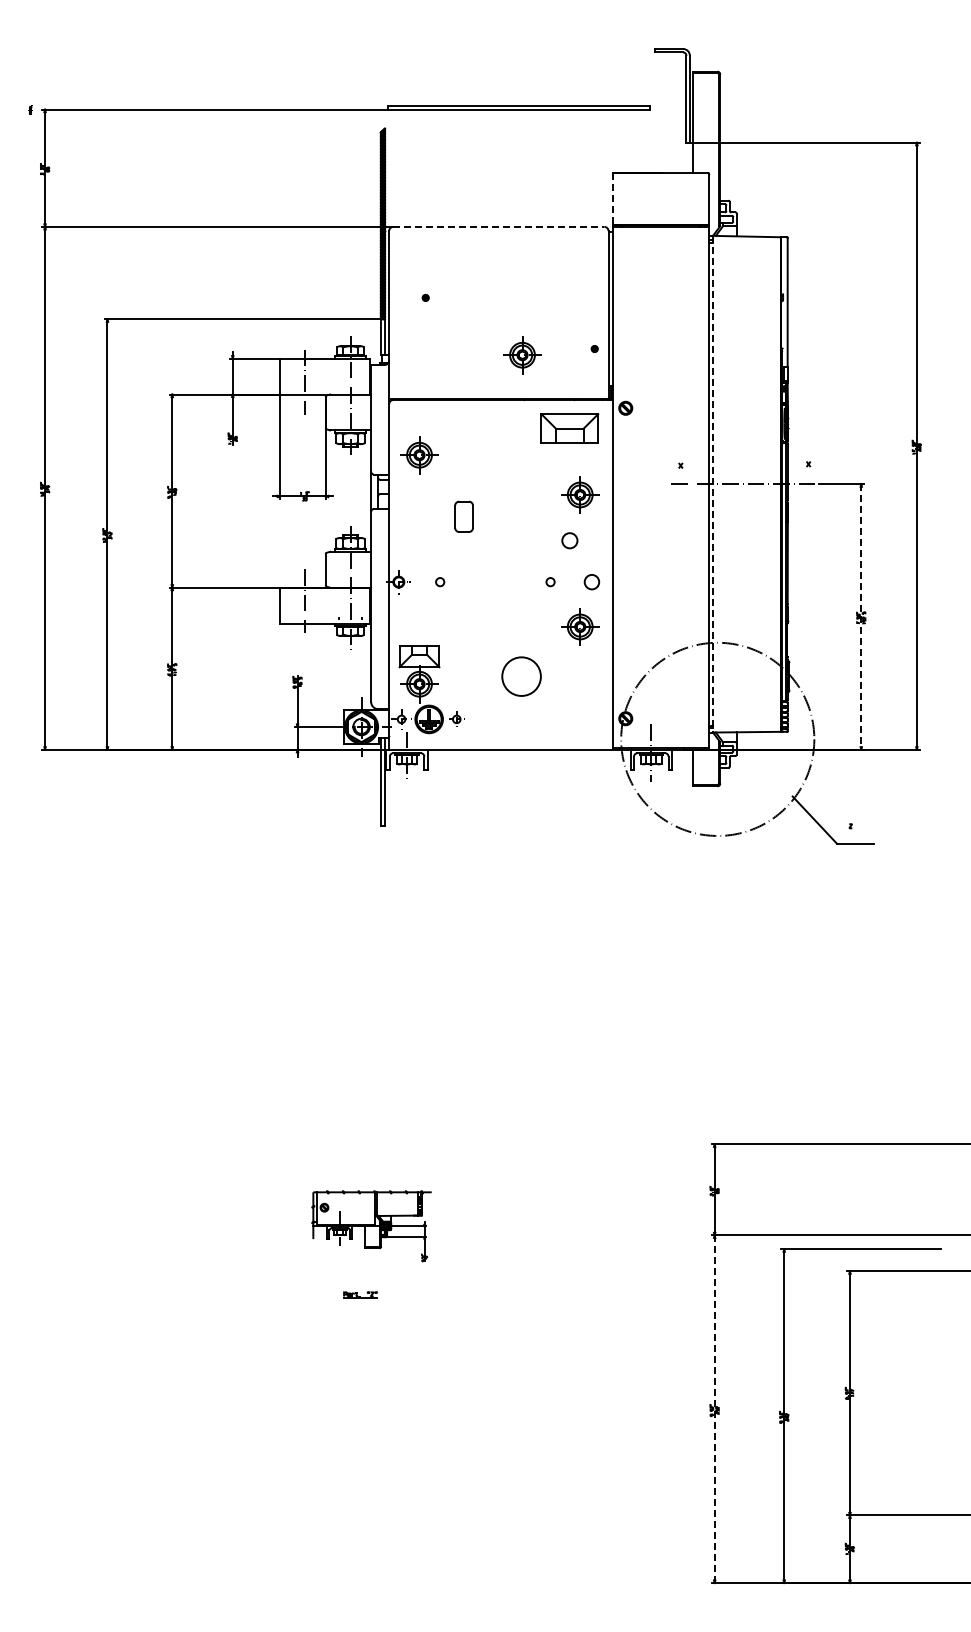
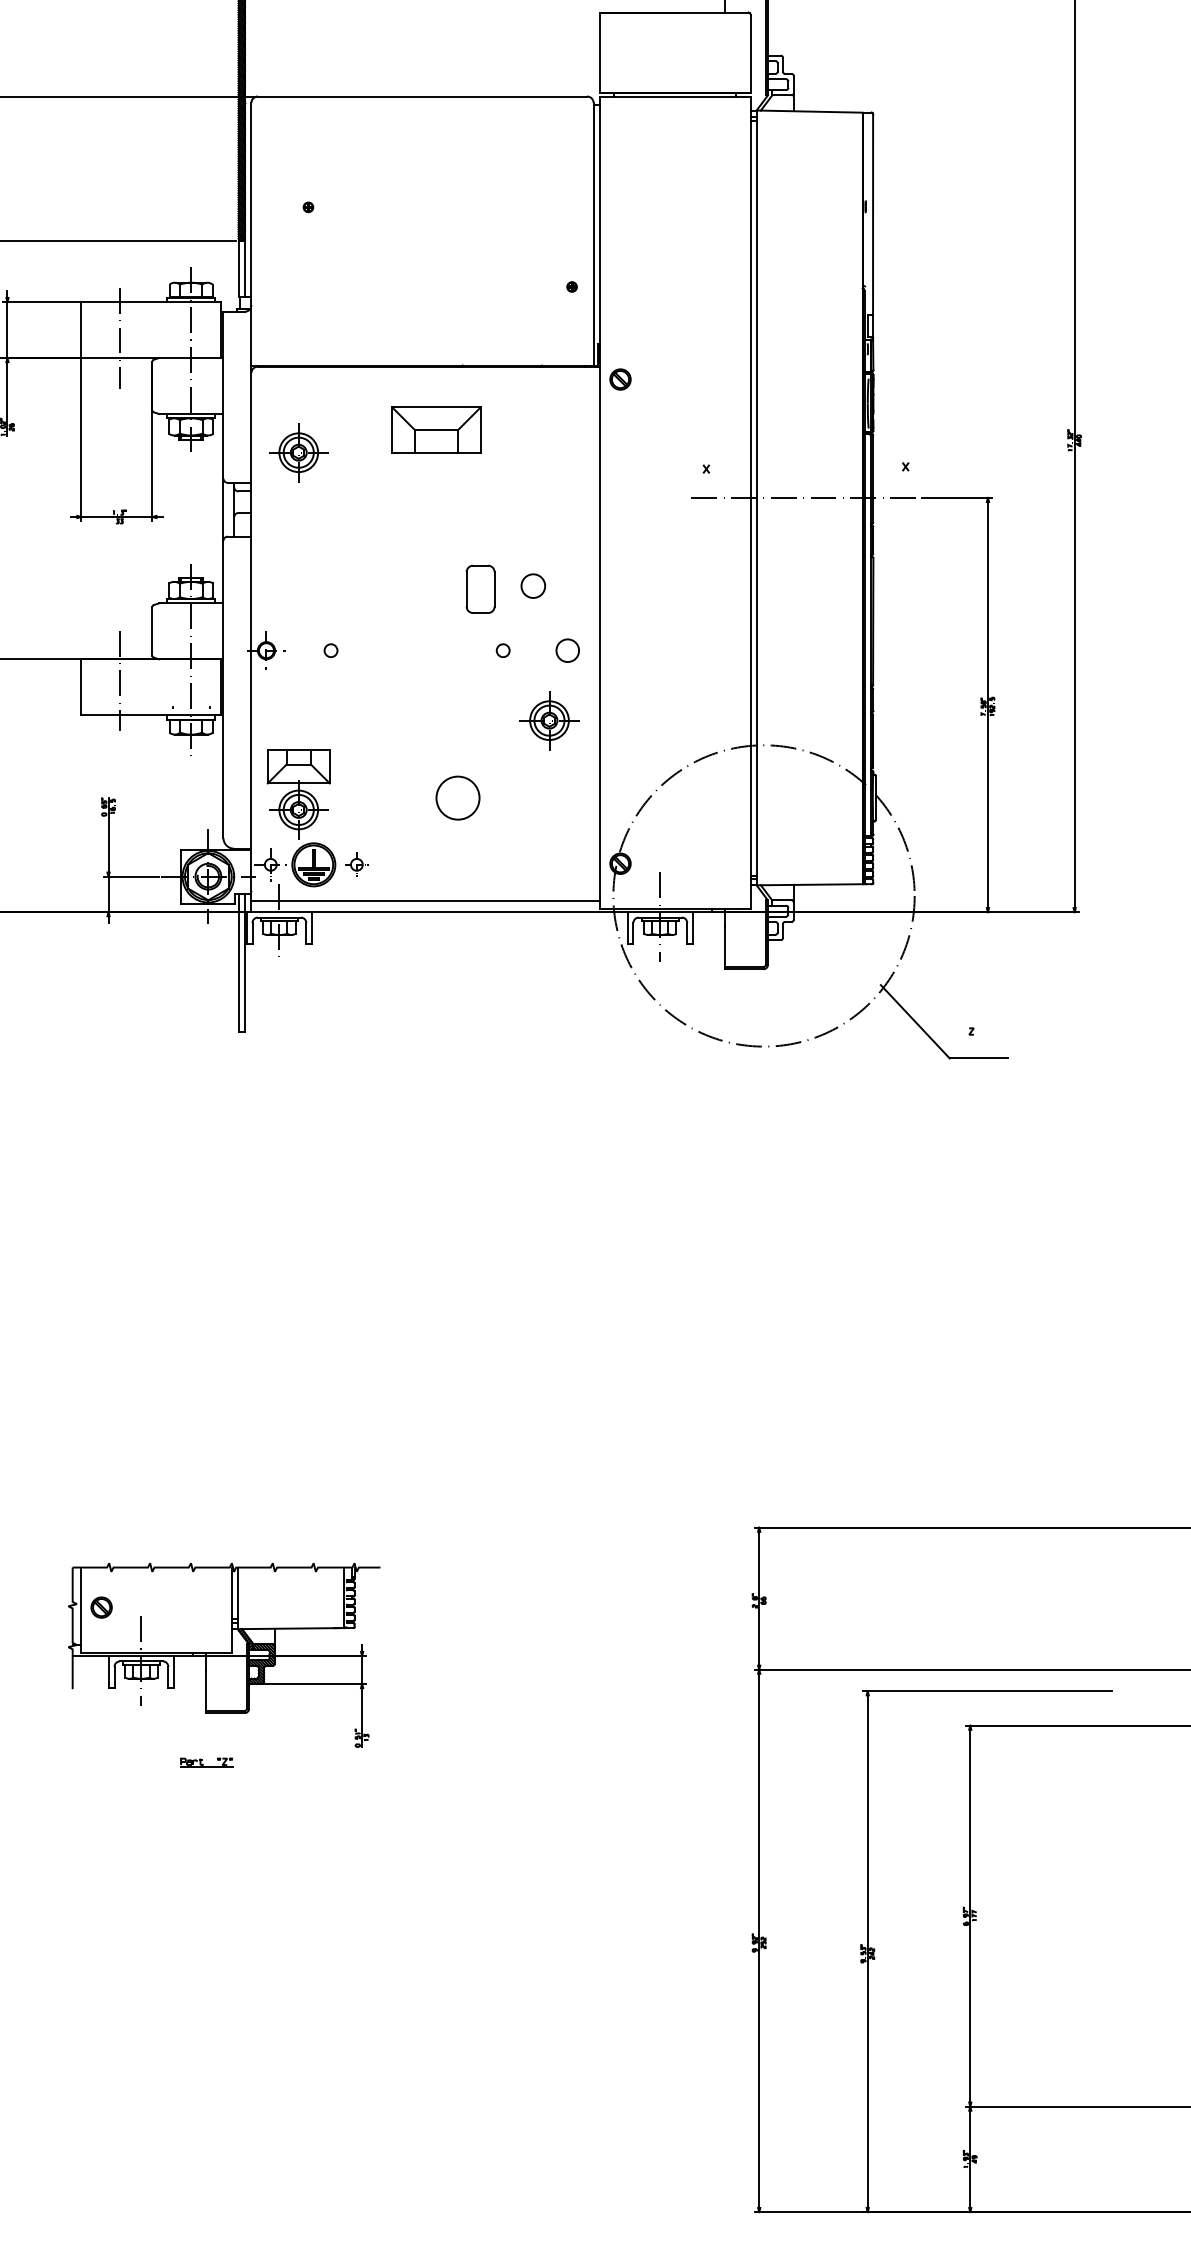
line: (612, 198) -> (599, 52), dashed -> solid
line: (499, 226) -> (423, 95), dashed -> solid
part: (522, 355) -> (459, 297), removed
part: (569, 428) -> (436, 429), moved
line: (713, 484) -> (757, 498), dashed -> solid
part: (580, 494) -> (549, 513), removed
part: (463, 516) -> (479, 588), moved
line: (861, 616) -> (988, 704), dashed -> solid
circle: (521, 676) -> (457, 797), size x0.71
line: (500, 742) -> (425, 900), added
part: (371, 1225) -> (223, 1654), size x1.67
line: (714, 1409) -> (758, 1941), dashed -> solid

